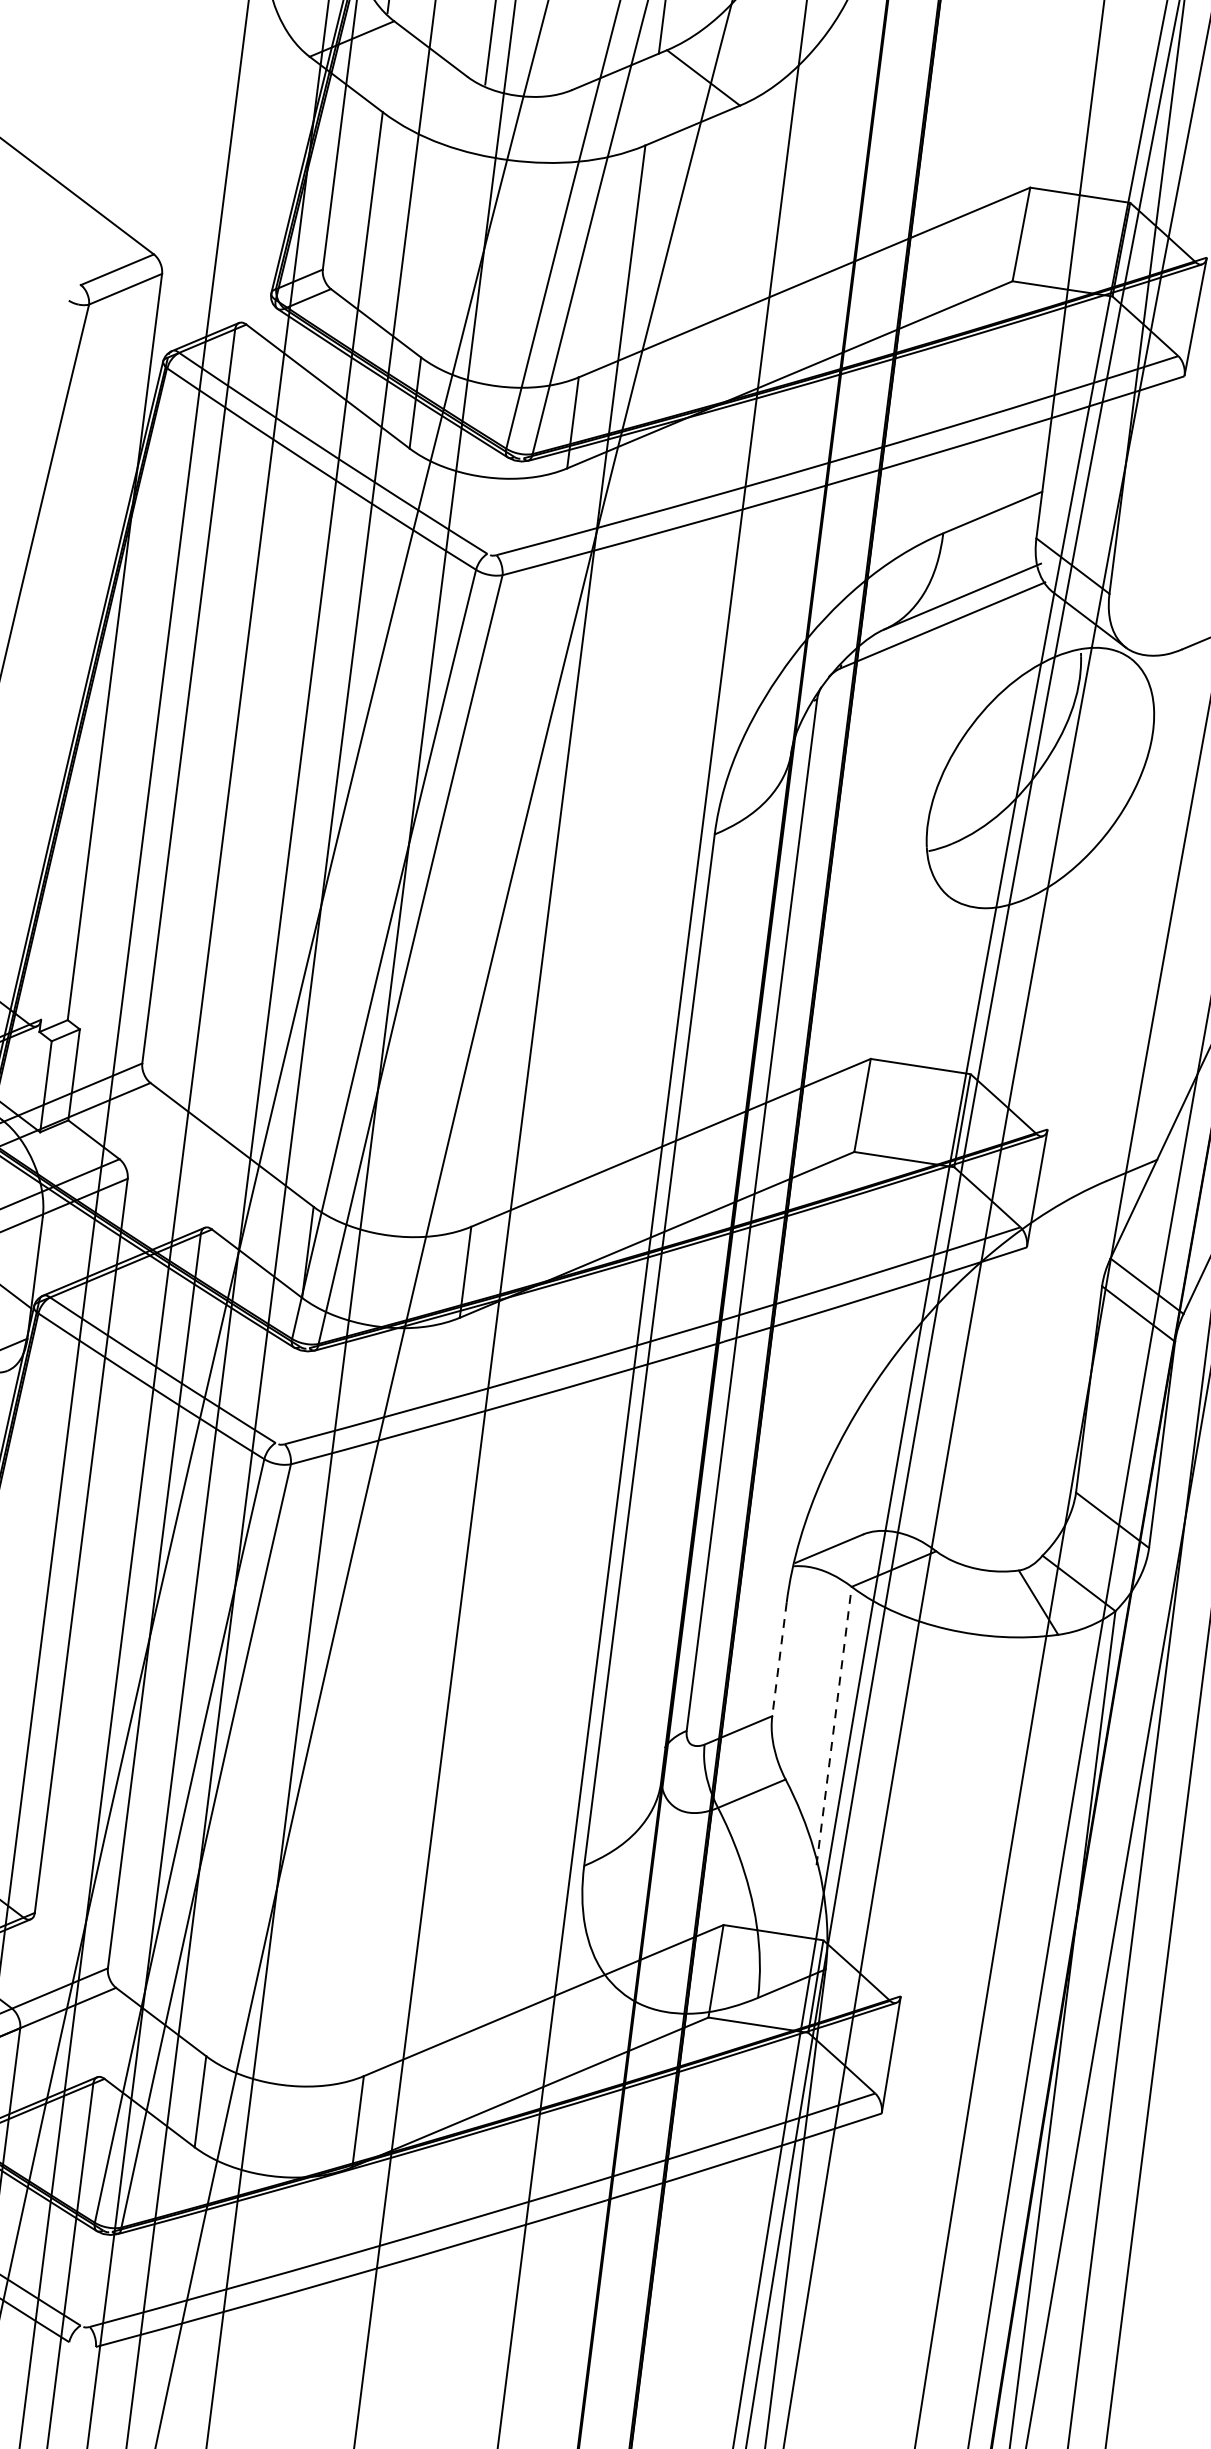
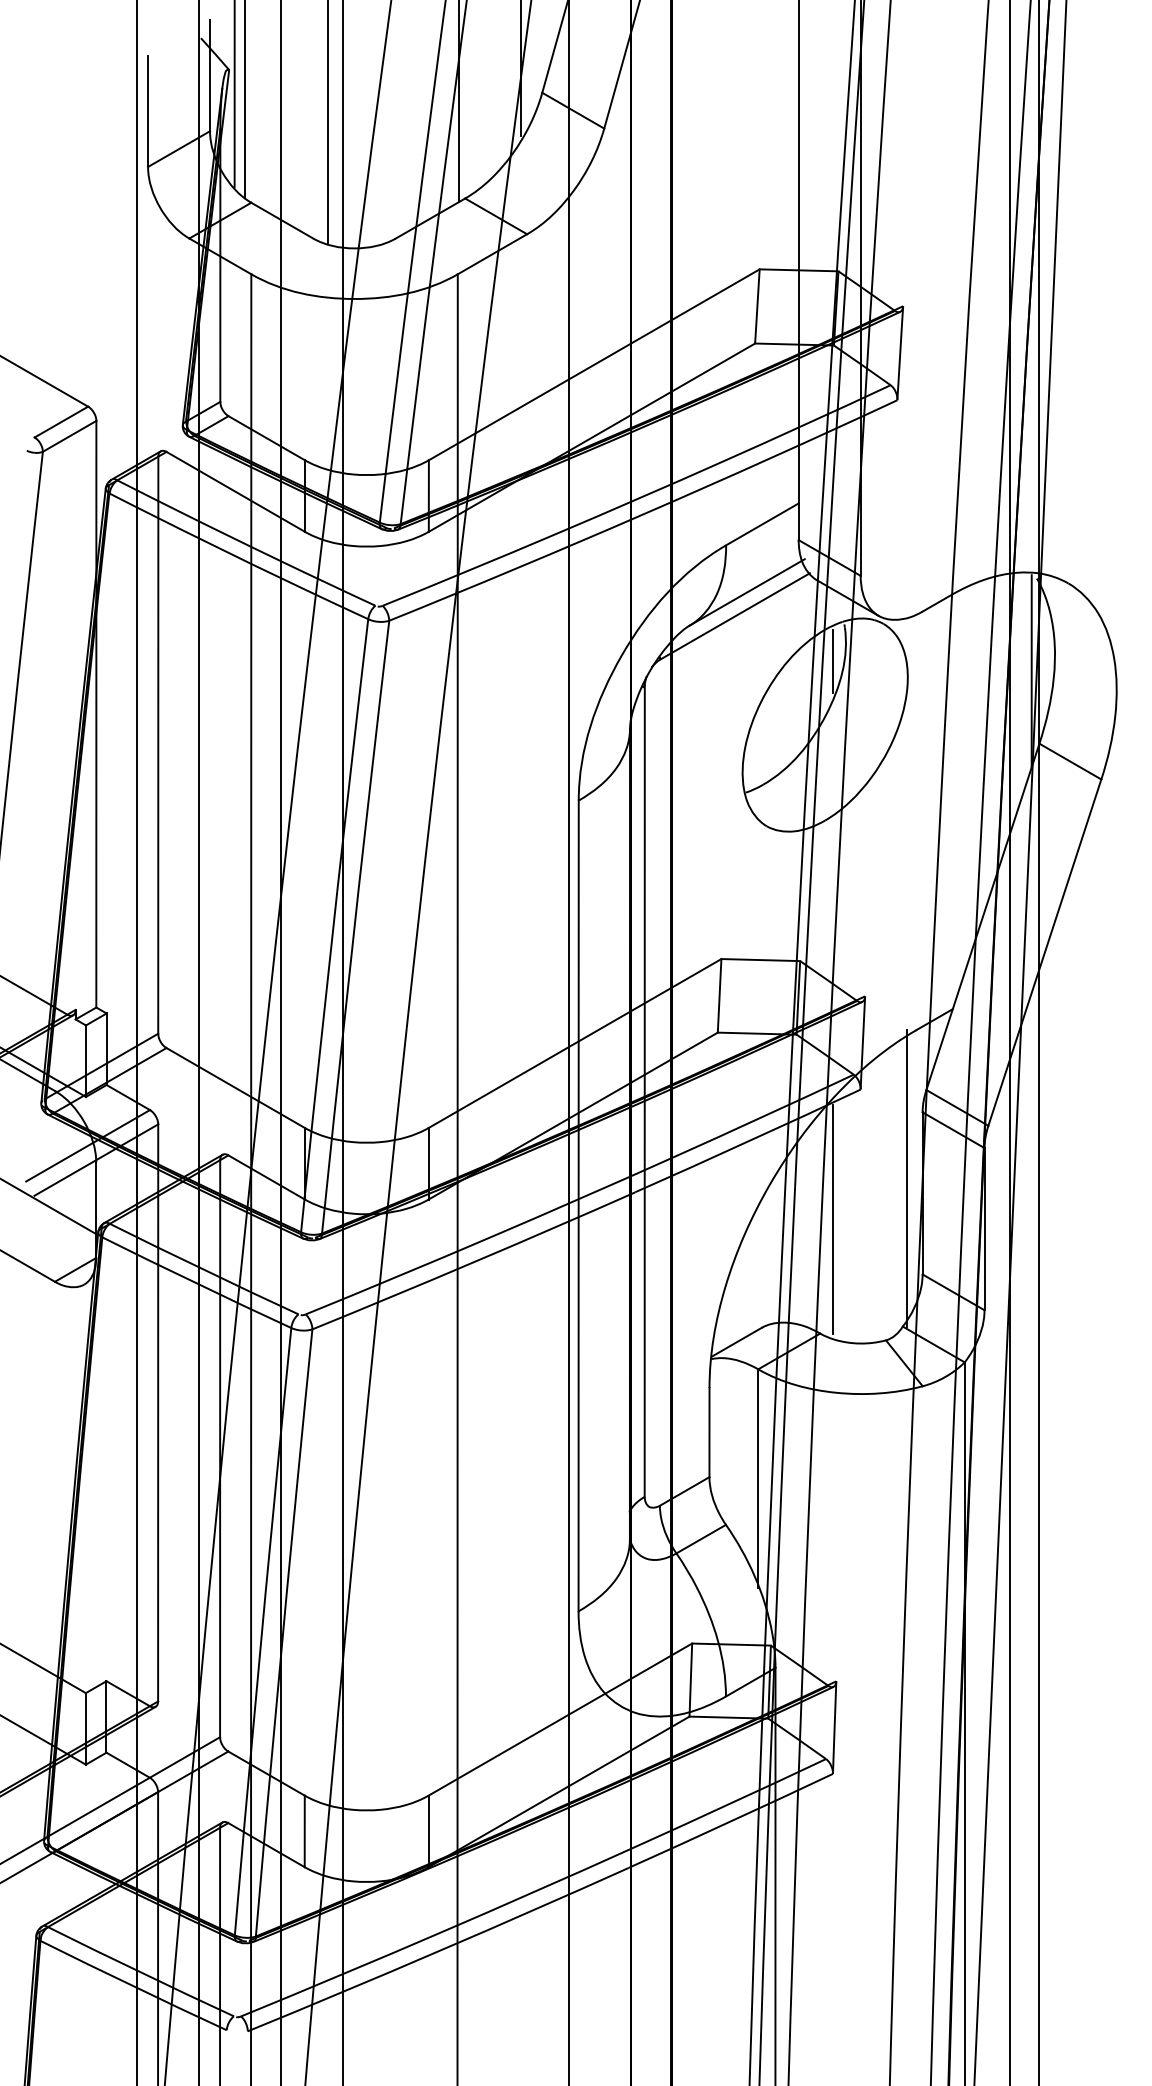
line: (1059, 698) -> (832, 661), added
line: (1070, 1367) -> (906, 1178), added
line: (970, 1408) -> (832, 1219), added
line: (779, 1659) -> (709, 1432), dashed -> solid
line: (834, 1725) -> (758, 1478), dashed -> solid

